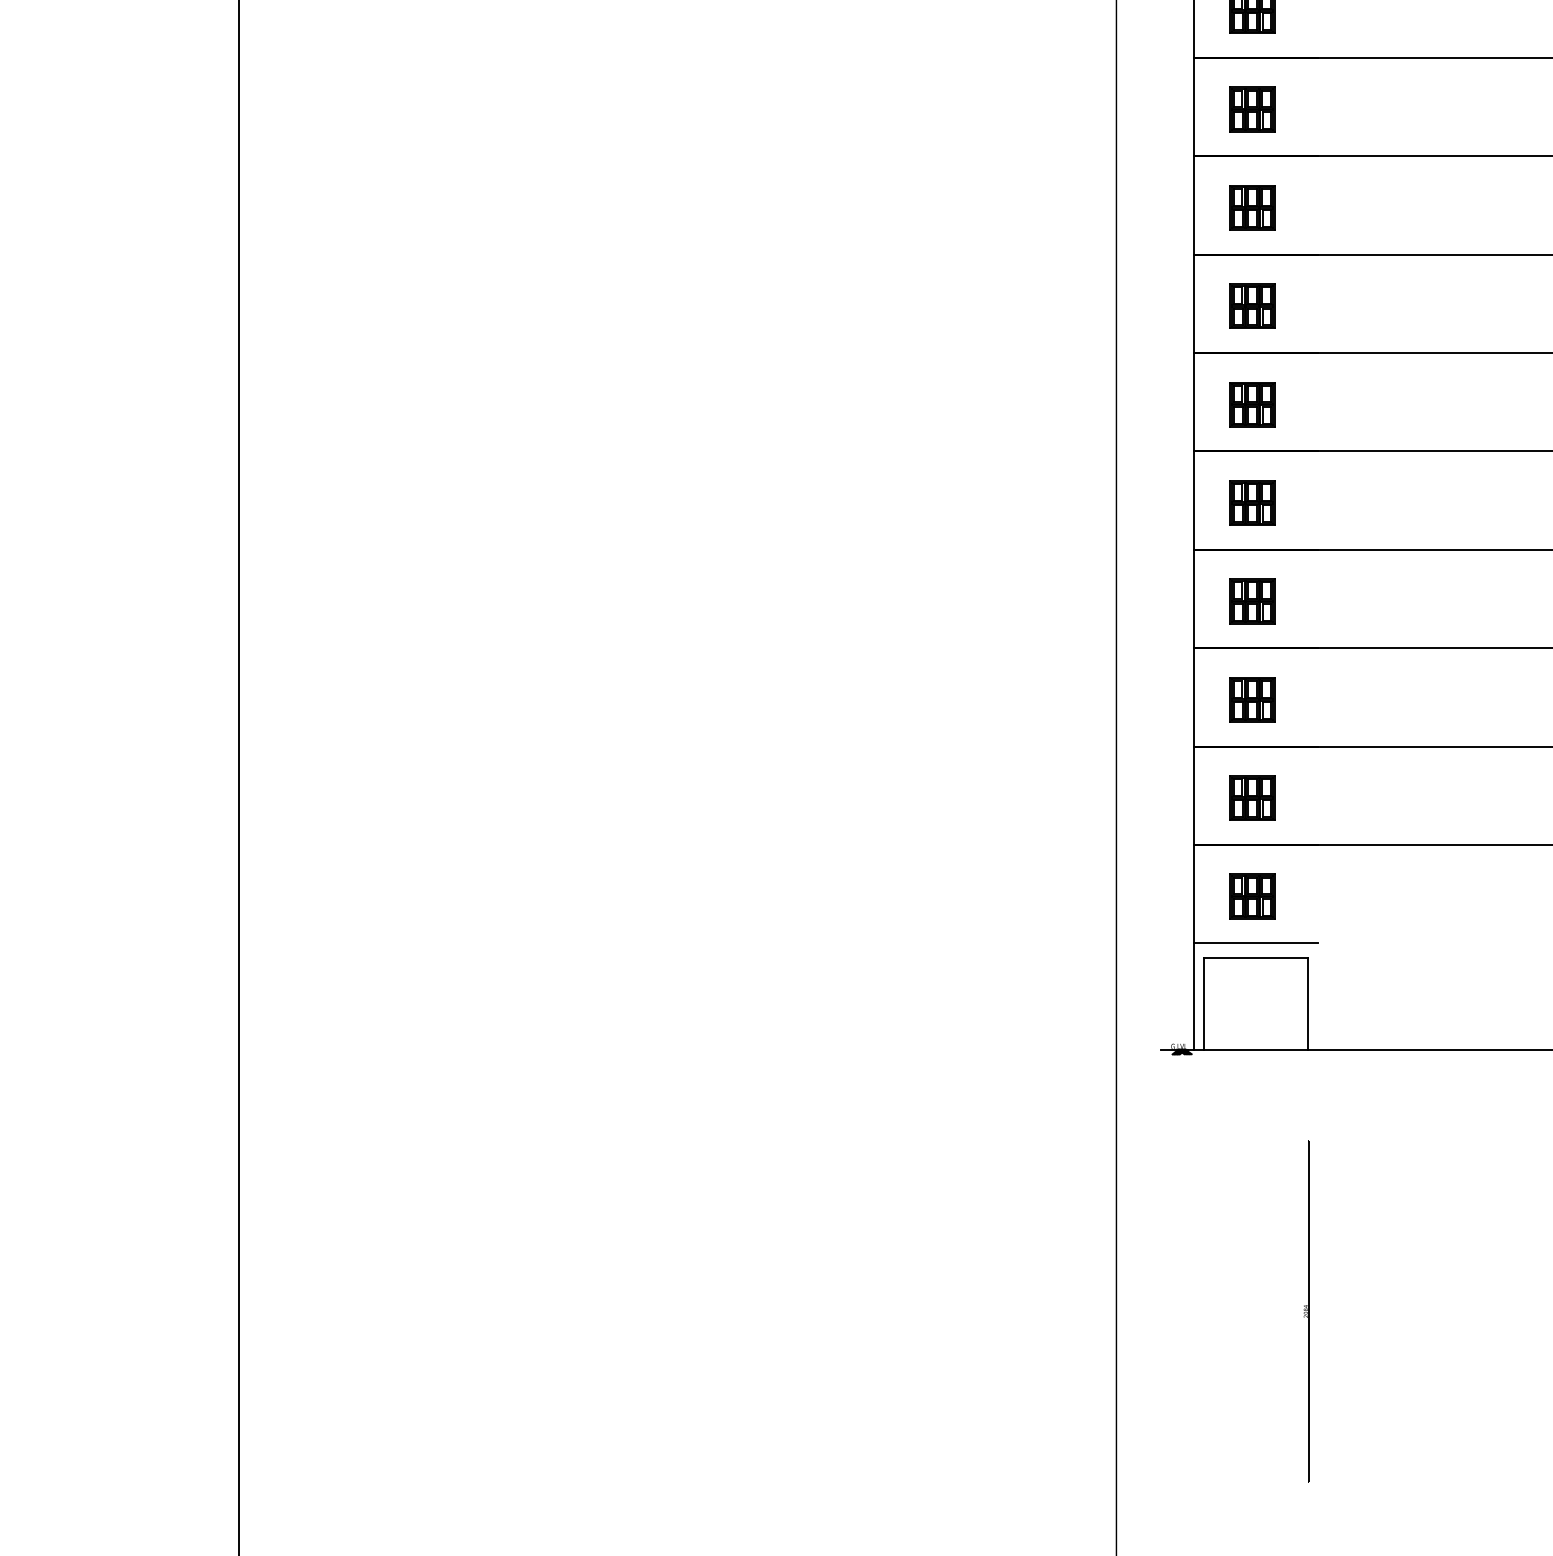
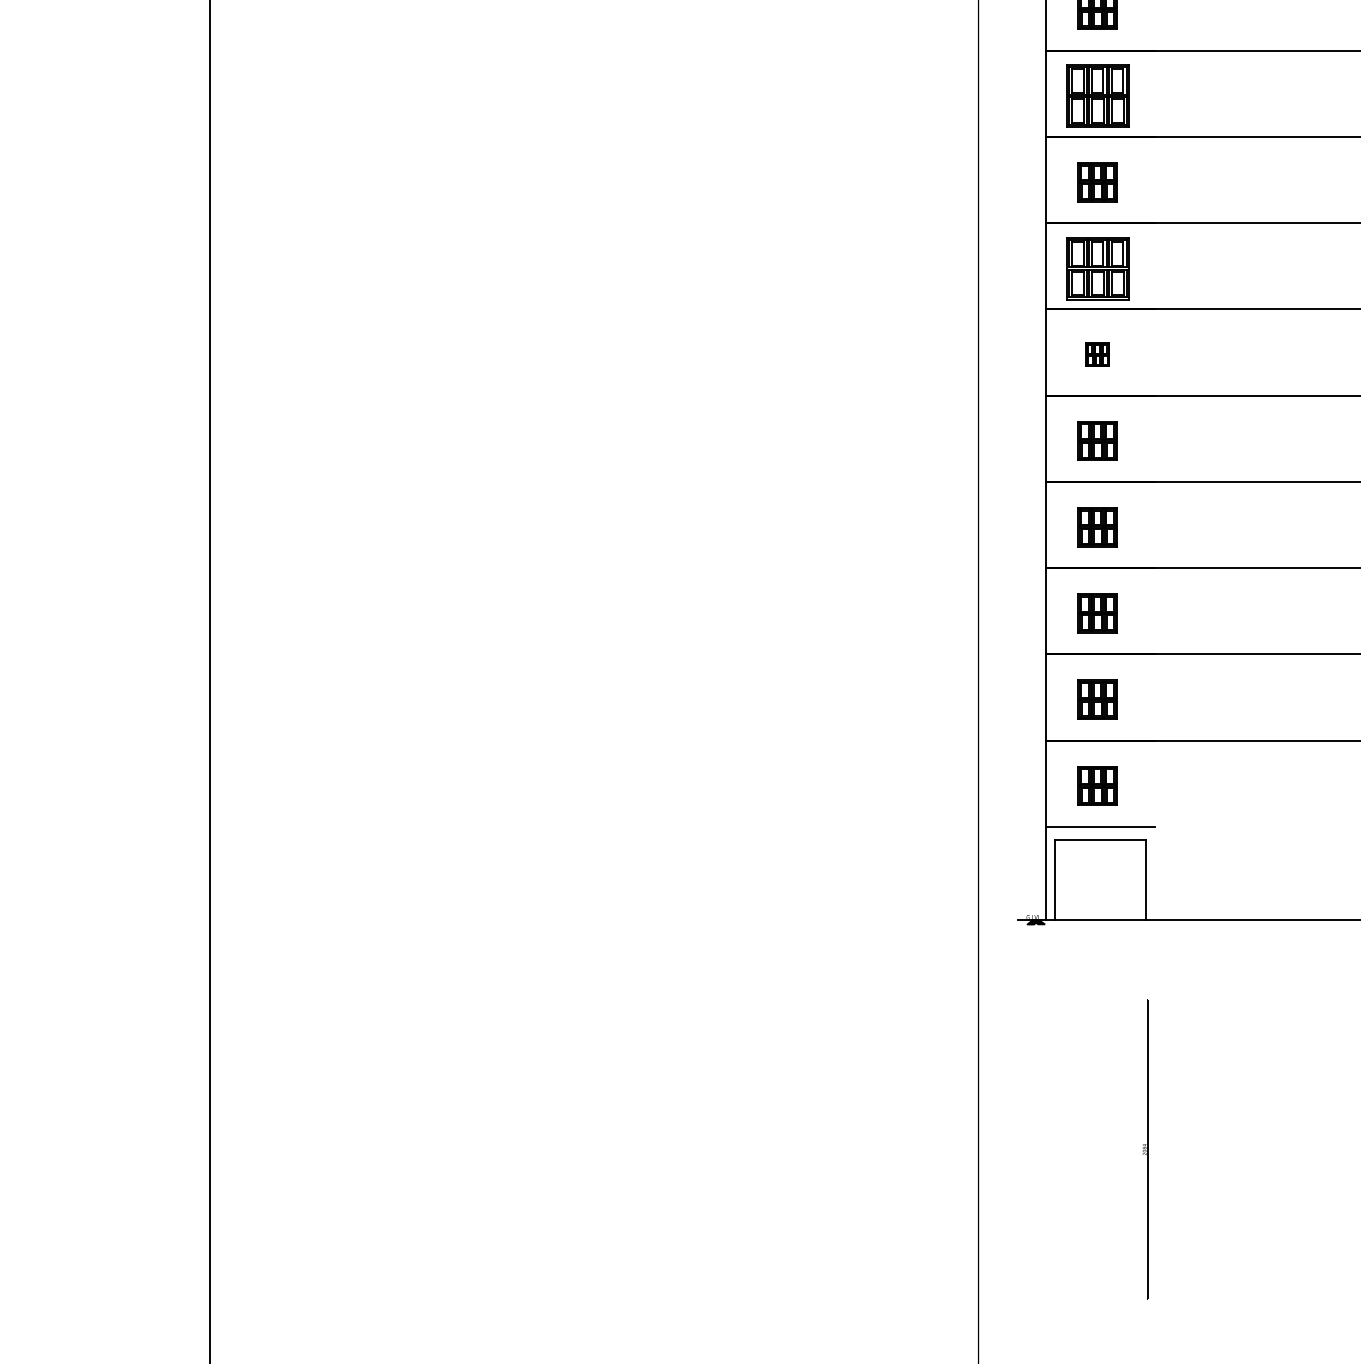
part: (1252, 109) -> (1097, 95), size x1.6
part: (1252, 305) -> (1097, 267), size x1.6
part: (1252, 404) -> (1097, 354), size x0.6

